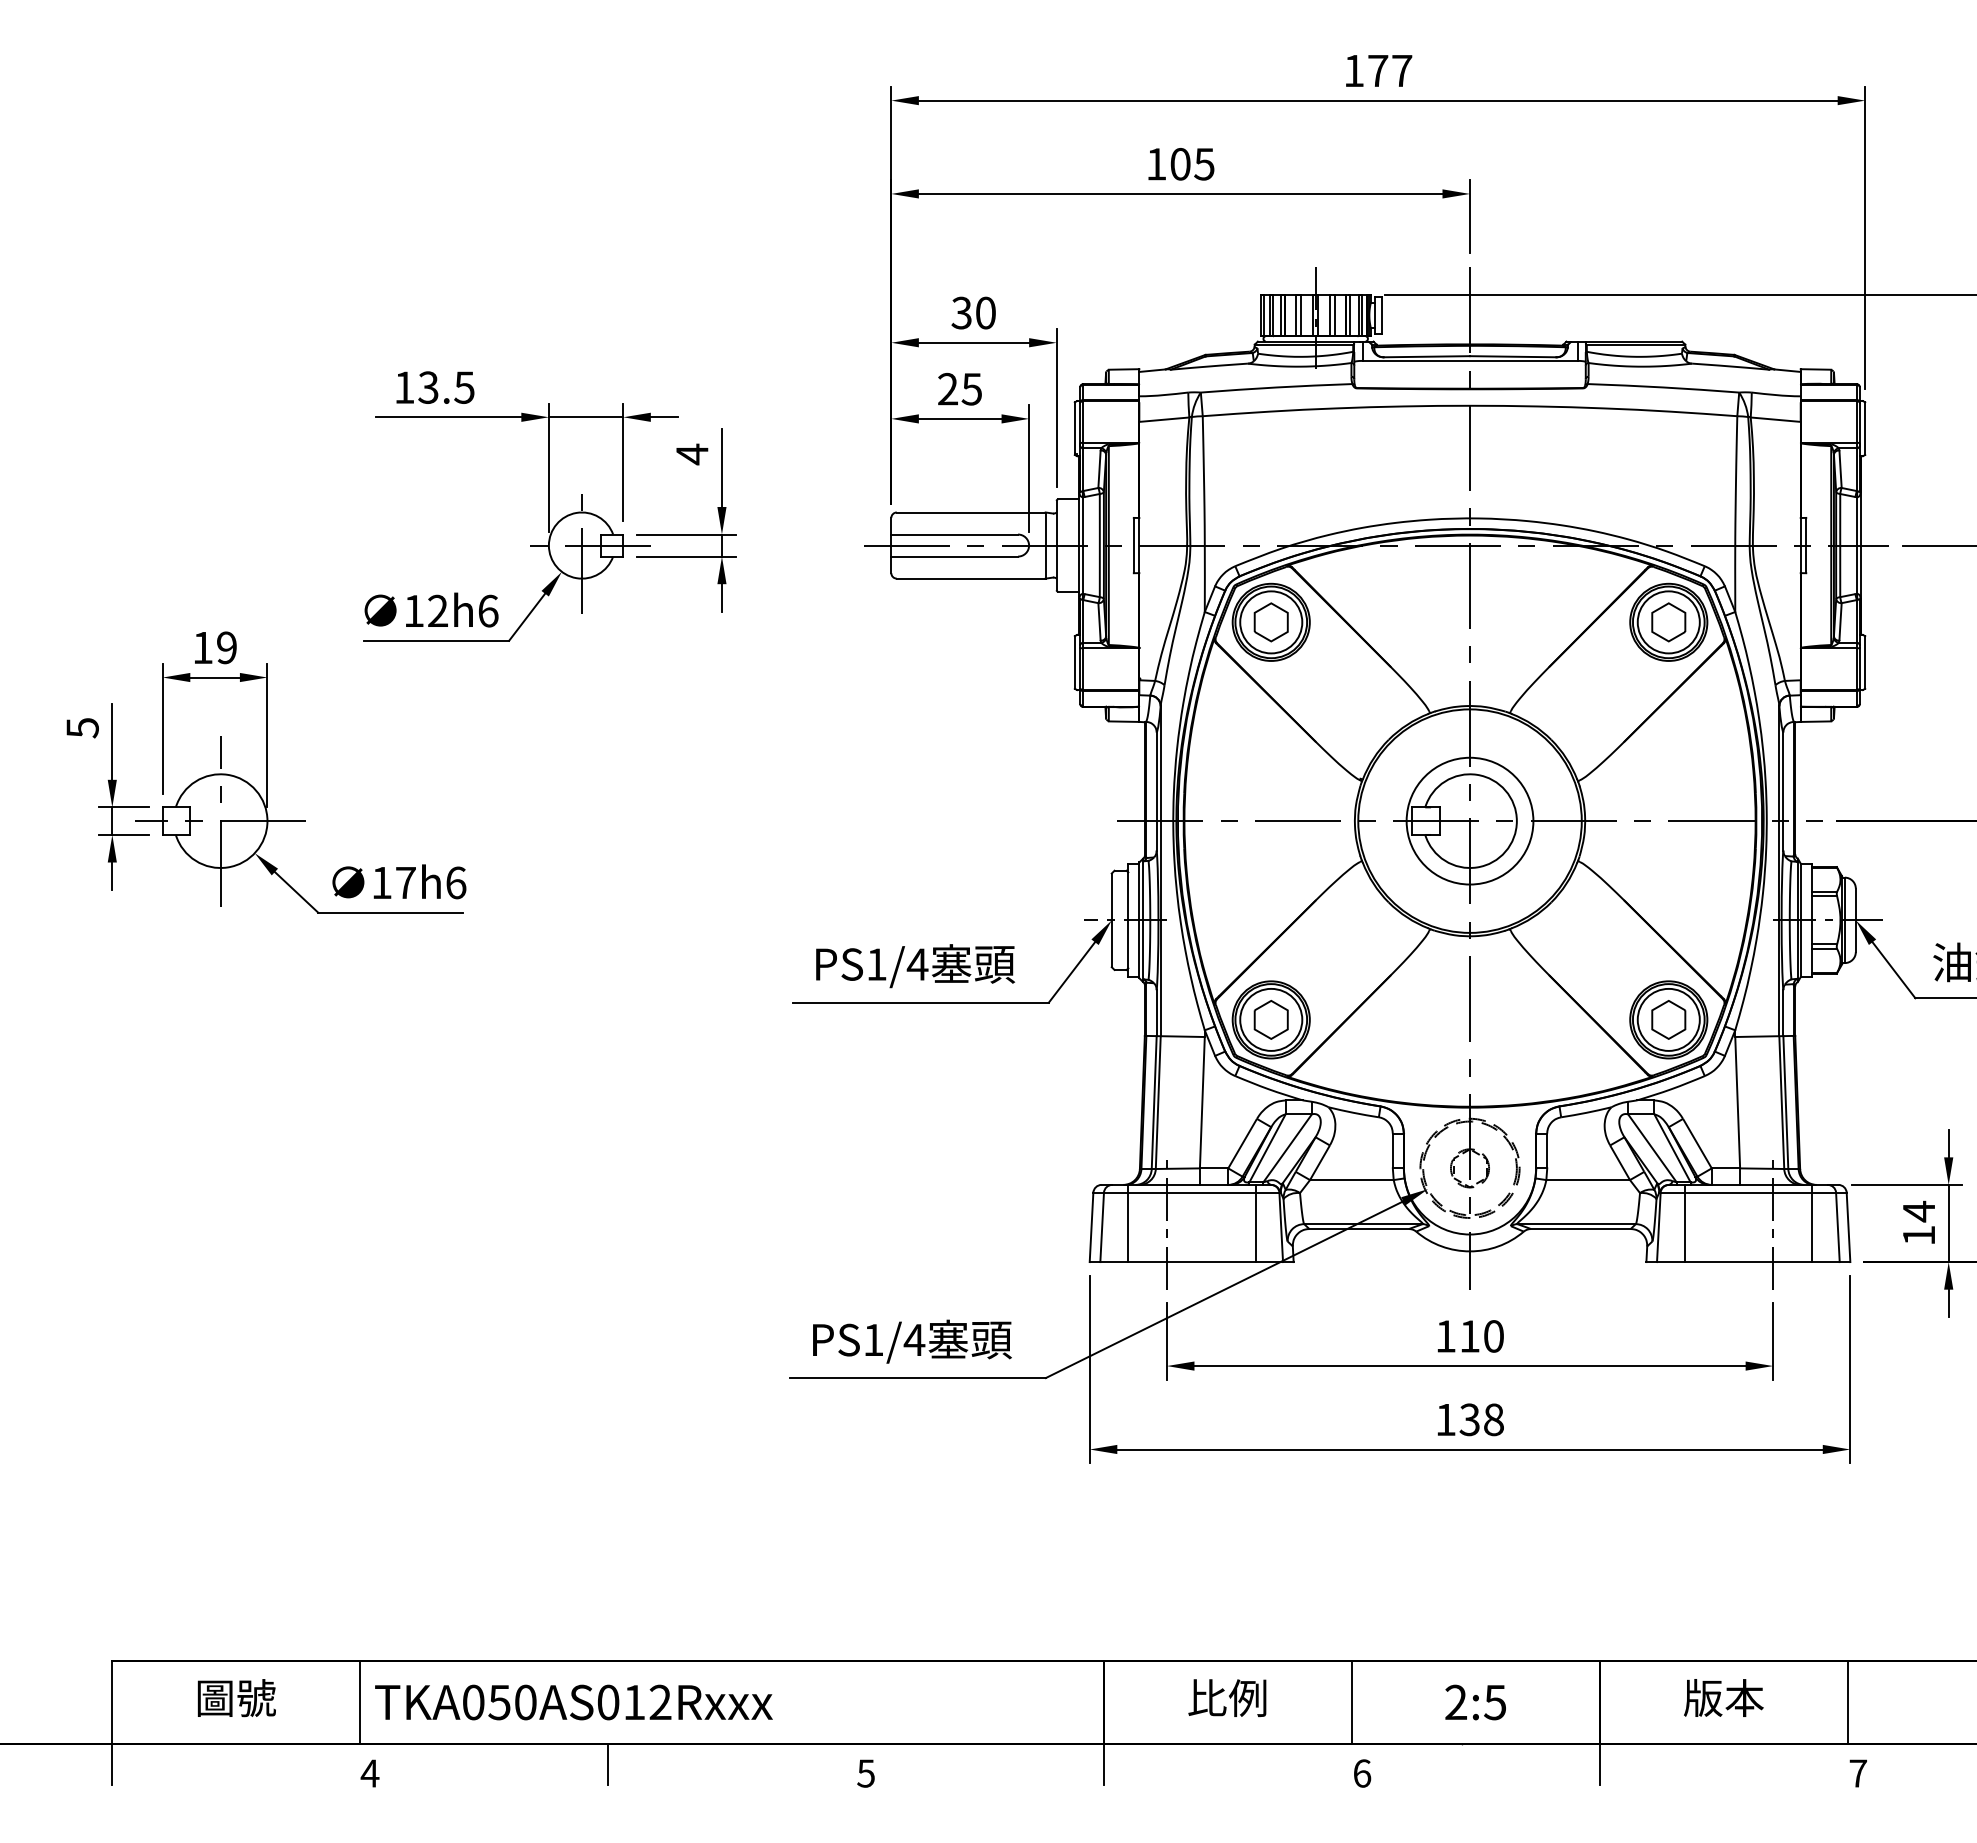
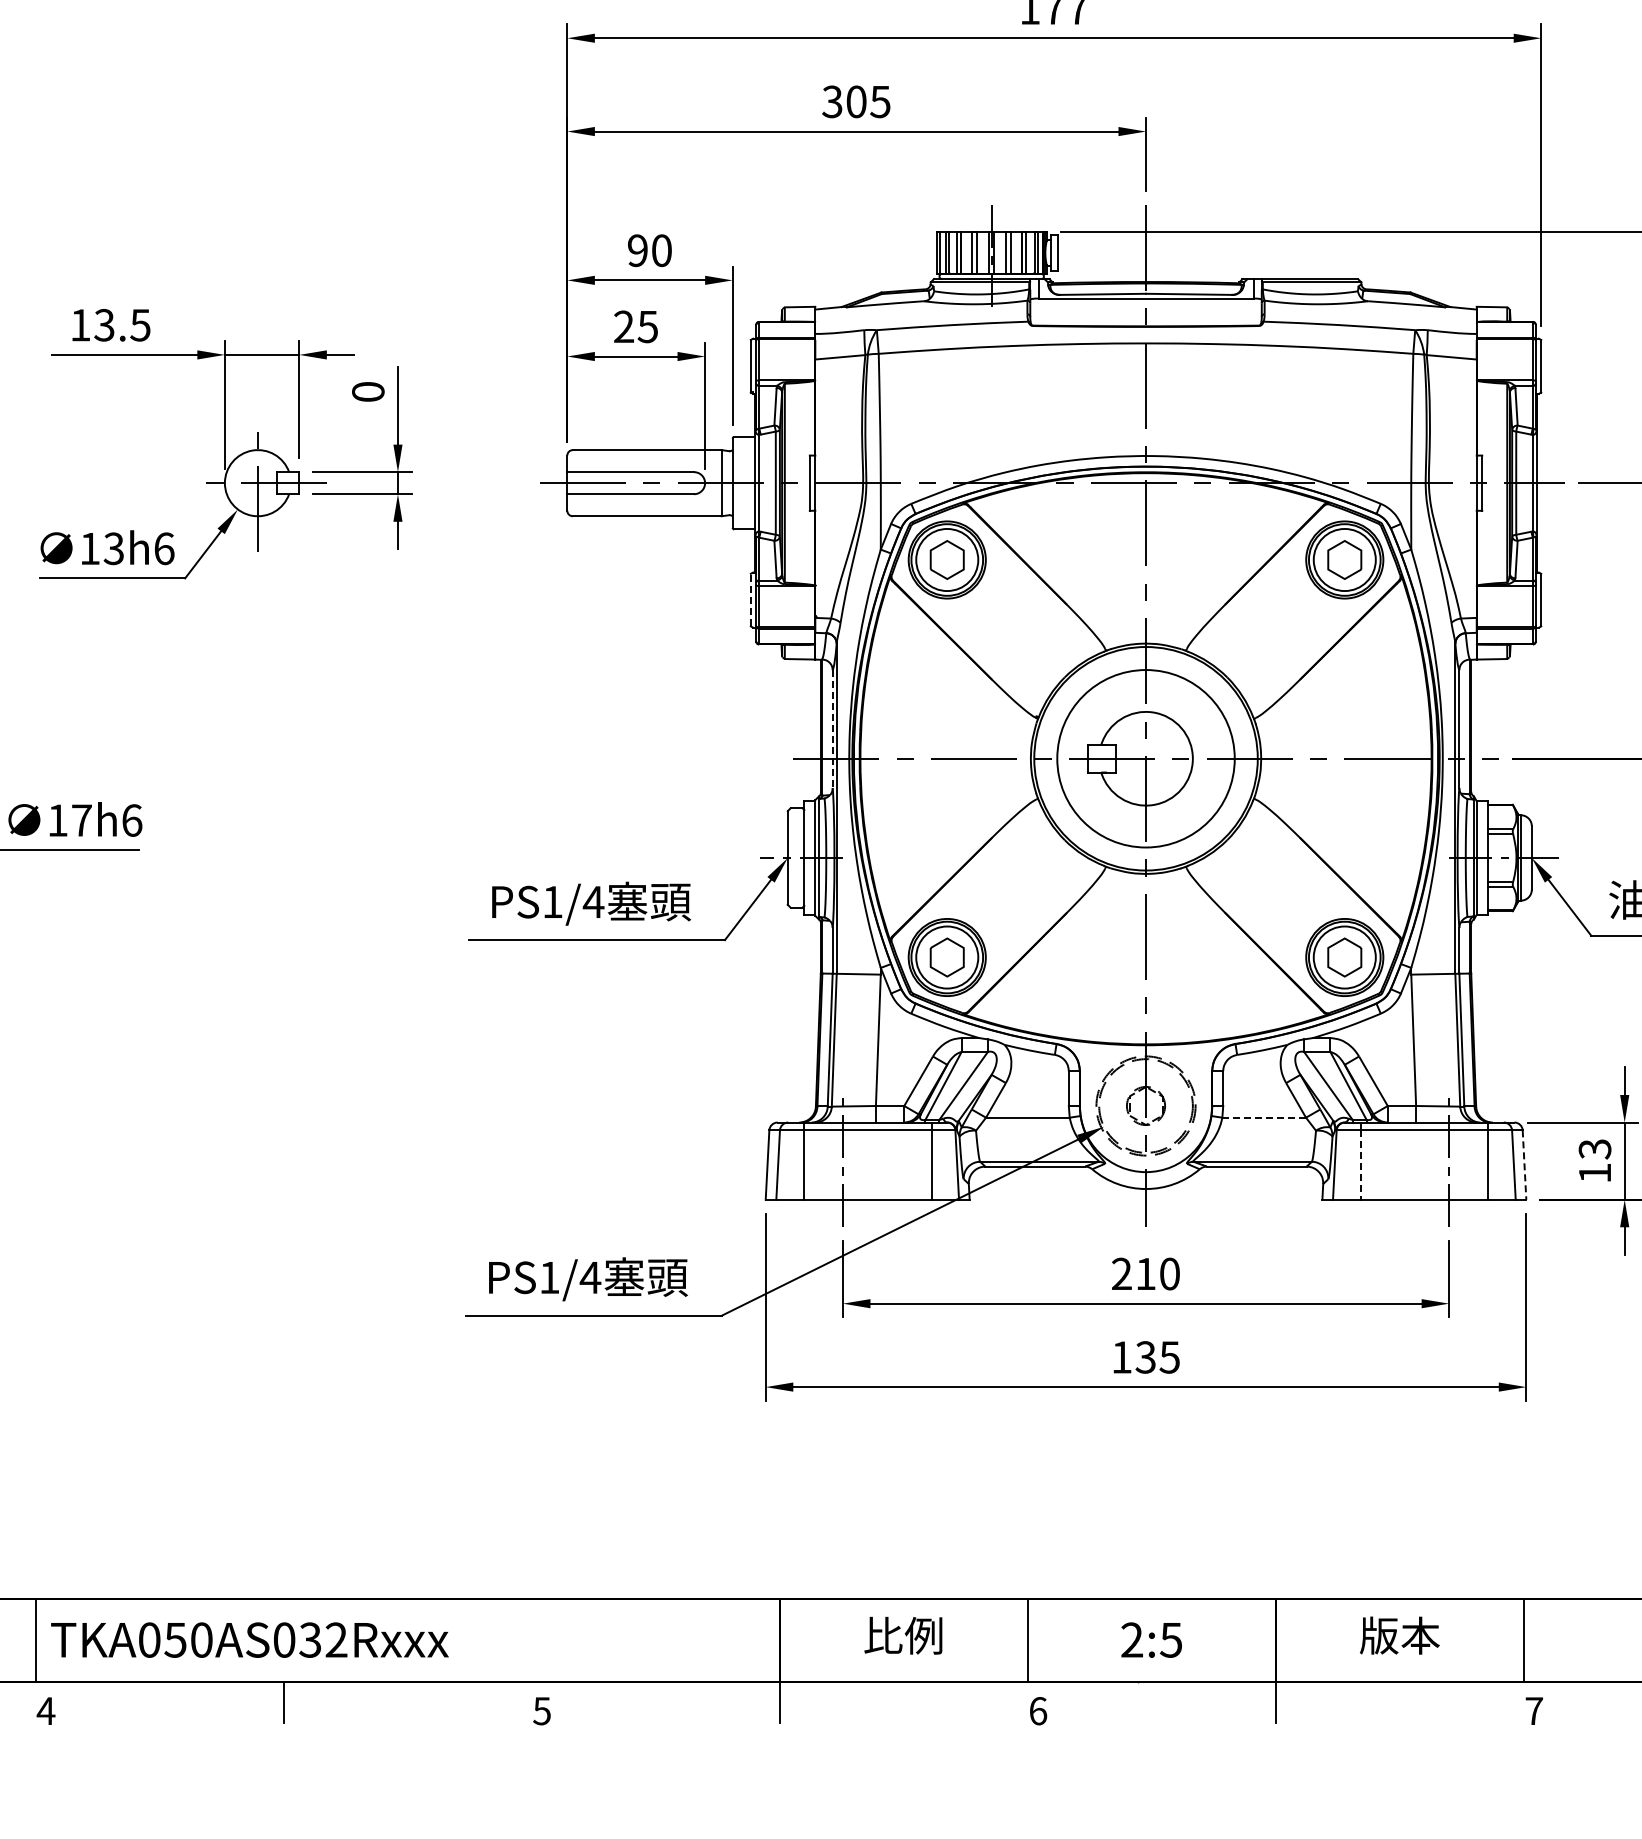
text: (1156, 164) -> (832, 102), 105 -> 305
text: (961, 312) -> (637, 250), 30 -> 90
text: (692, 454) -> (368, 392), 4 -> 0
text: (437, 611) -> (113, 549), 12h6 -> 13h6
line: (1074, 662) -> (750, 600), solid -> dashed
line: (1156, 792) -> (832, 730), solid -> dashed
circle: (1469, 820) -> (1145, 758), size x1.4
line: (1588, 1180) -> (1264, 1118), solid -> dashed
text: (1918, 1211) -> (1594, 1149), 14 -> 13
line: (1684, 1227) -> (1360, 1165), solid -> dashed
line: (1848, 1227) -> (1524, 1165), solid -> dashed
text: (1445, 1336) -> (1121, 1274), 110 -> 210
text: (1493, 1419) -> (1169, 1357), 138 -> 135
text: (633, 1702) -> (309, 1640), TKA050AS012Rxxx -> TKA050AS032Rxxx

